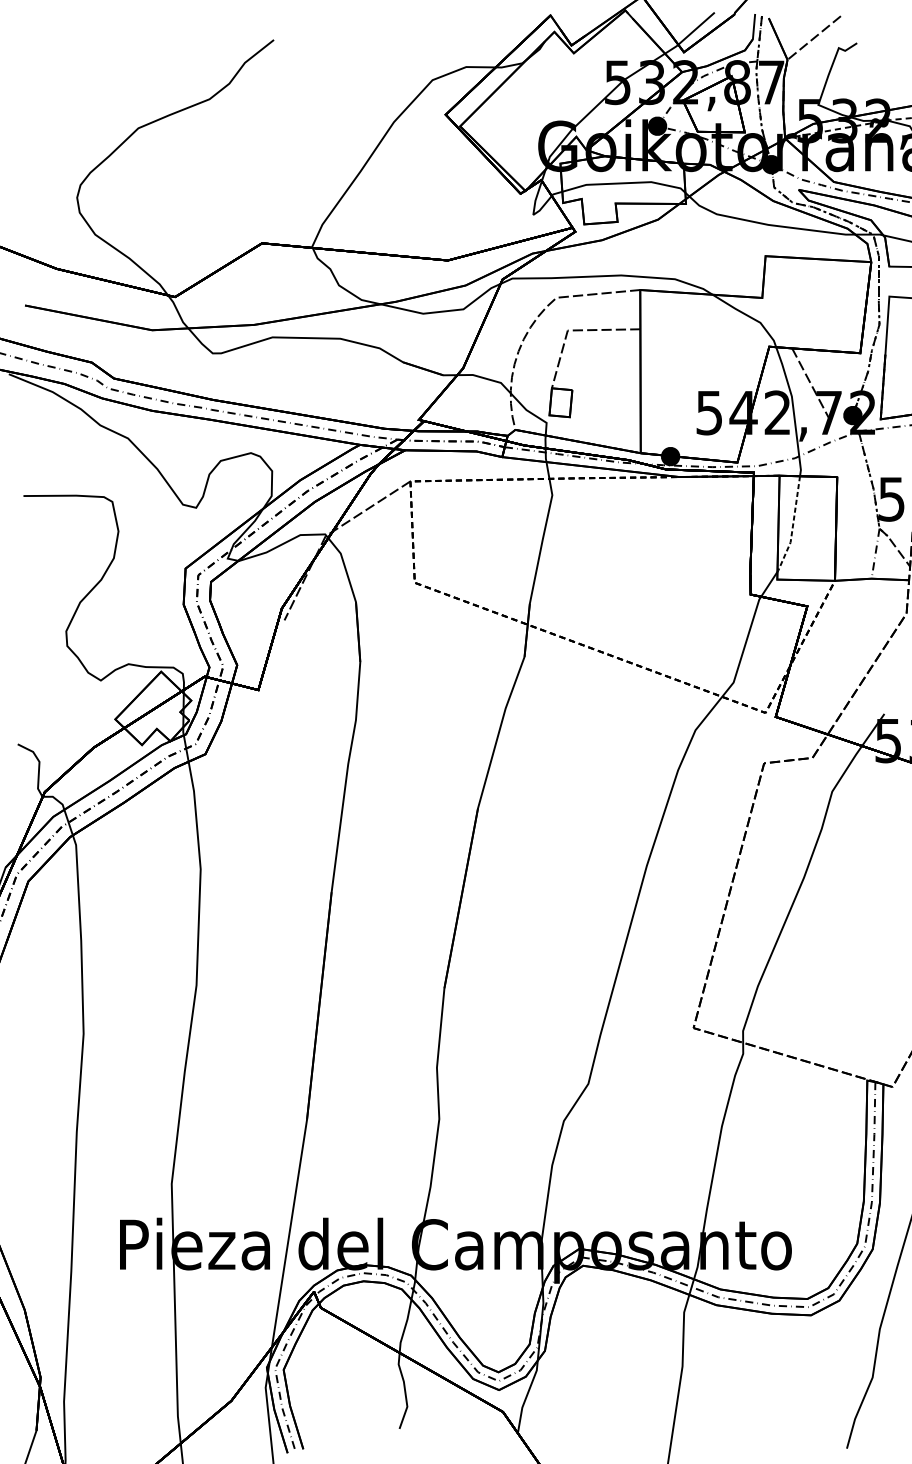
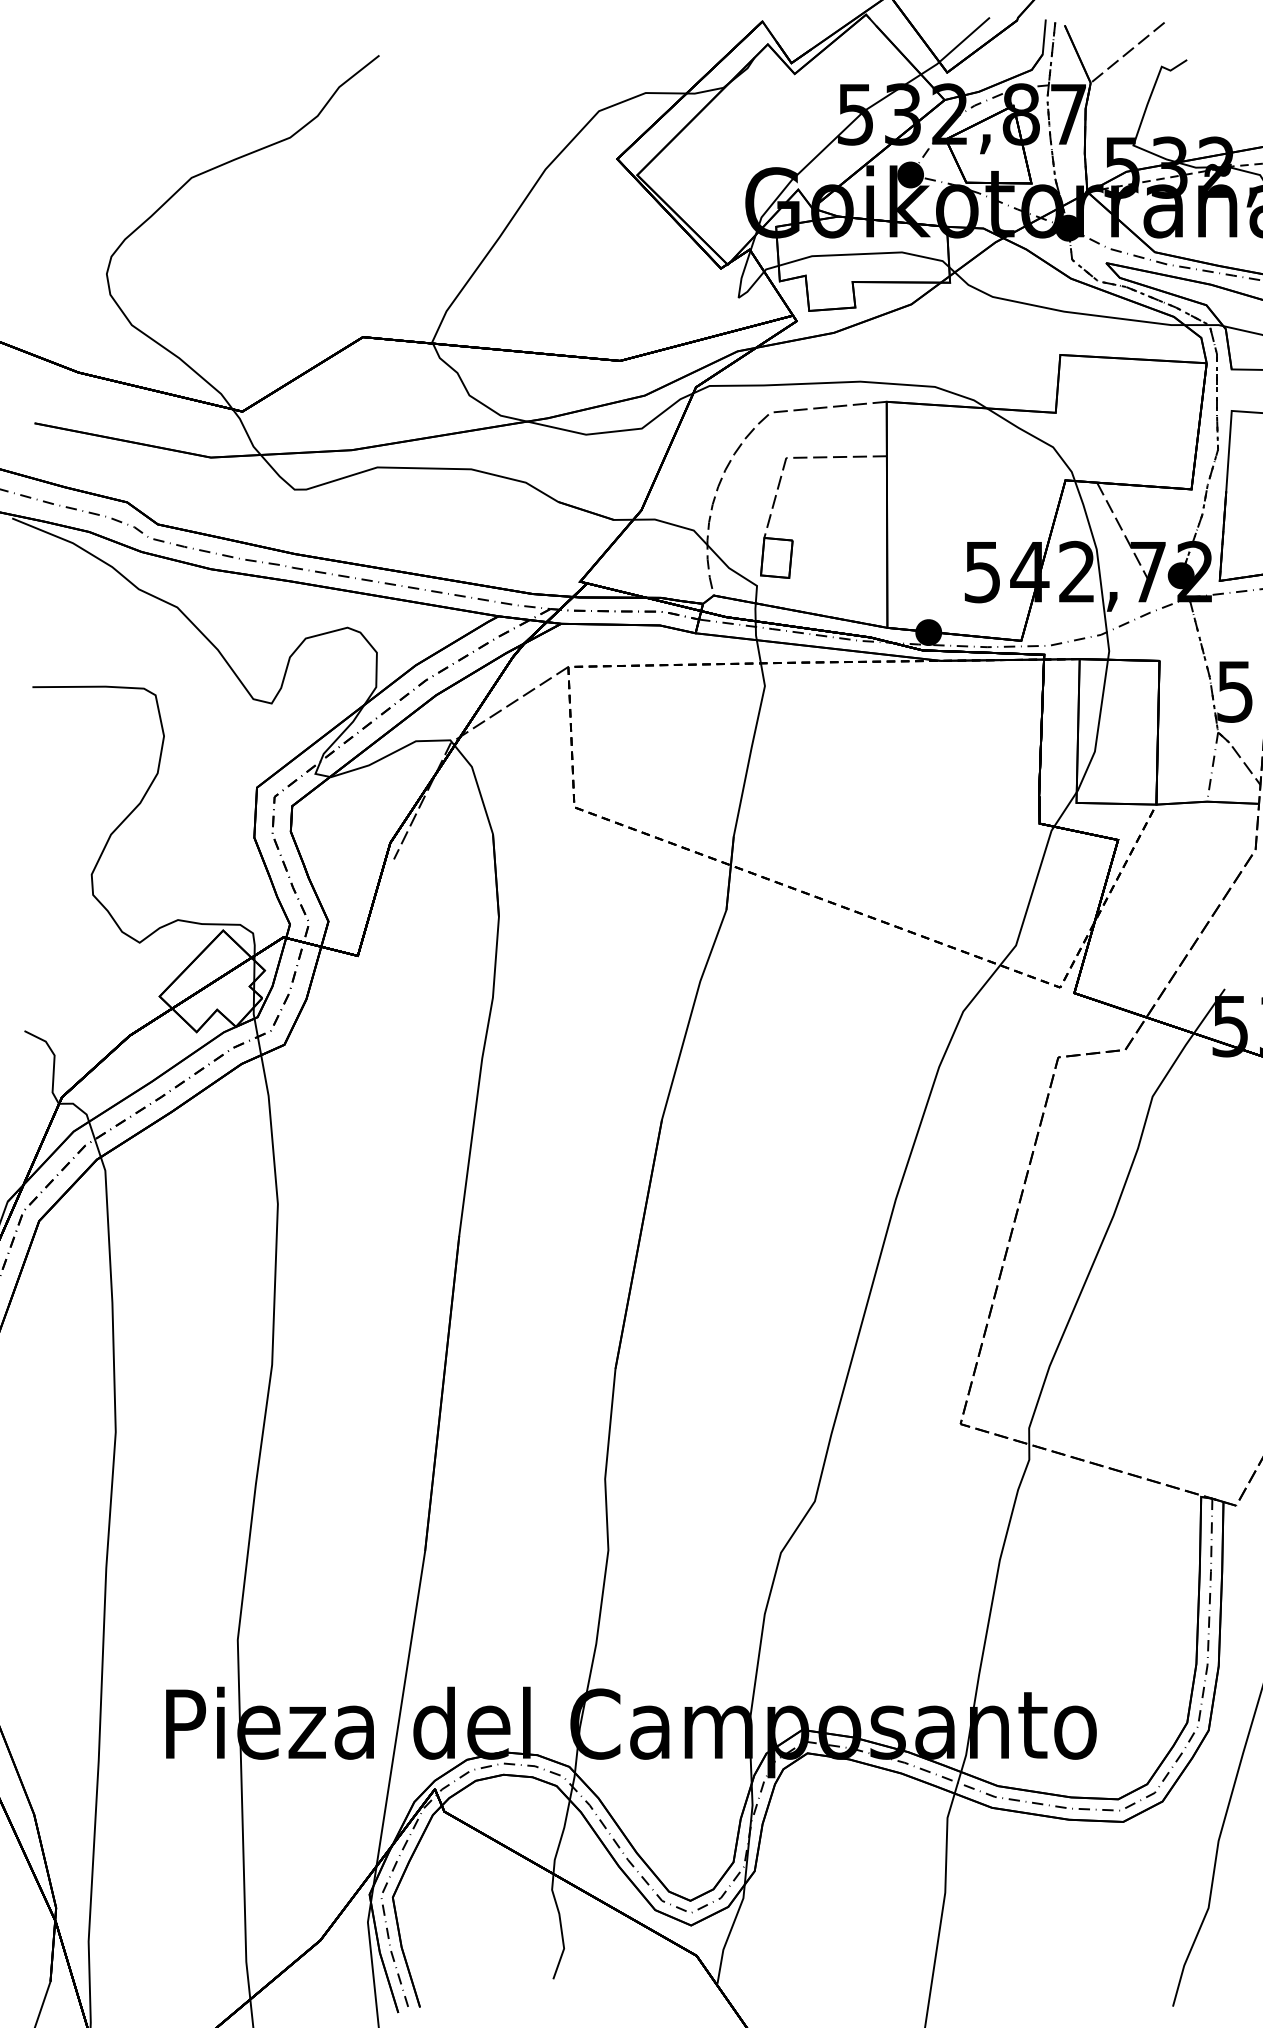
line: (793, 526) -> (1098, 729), dashed -> solid

